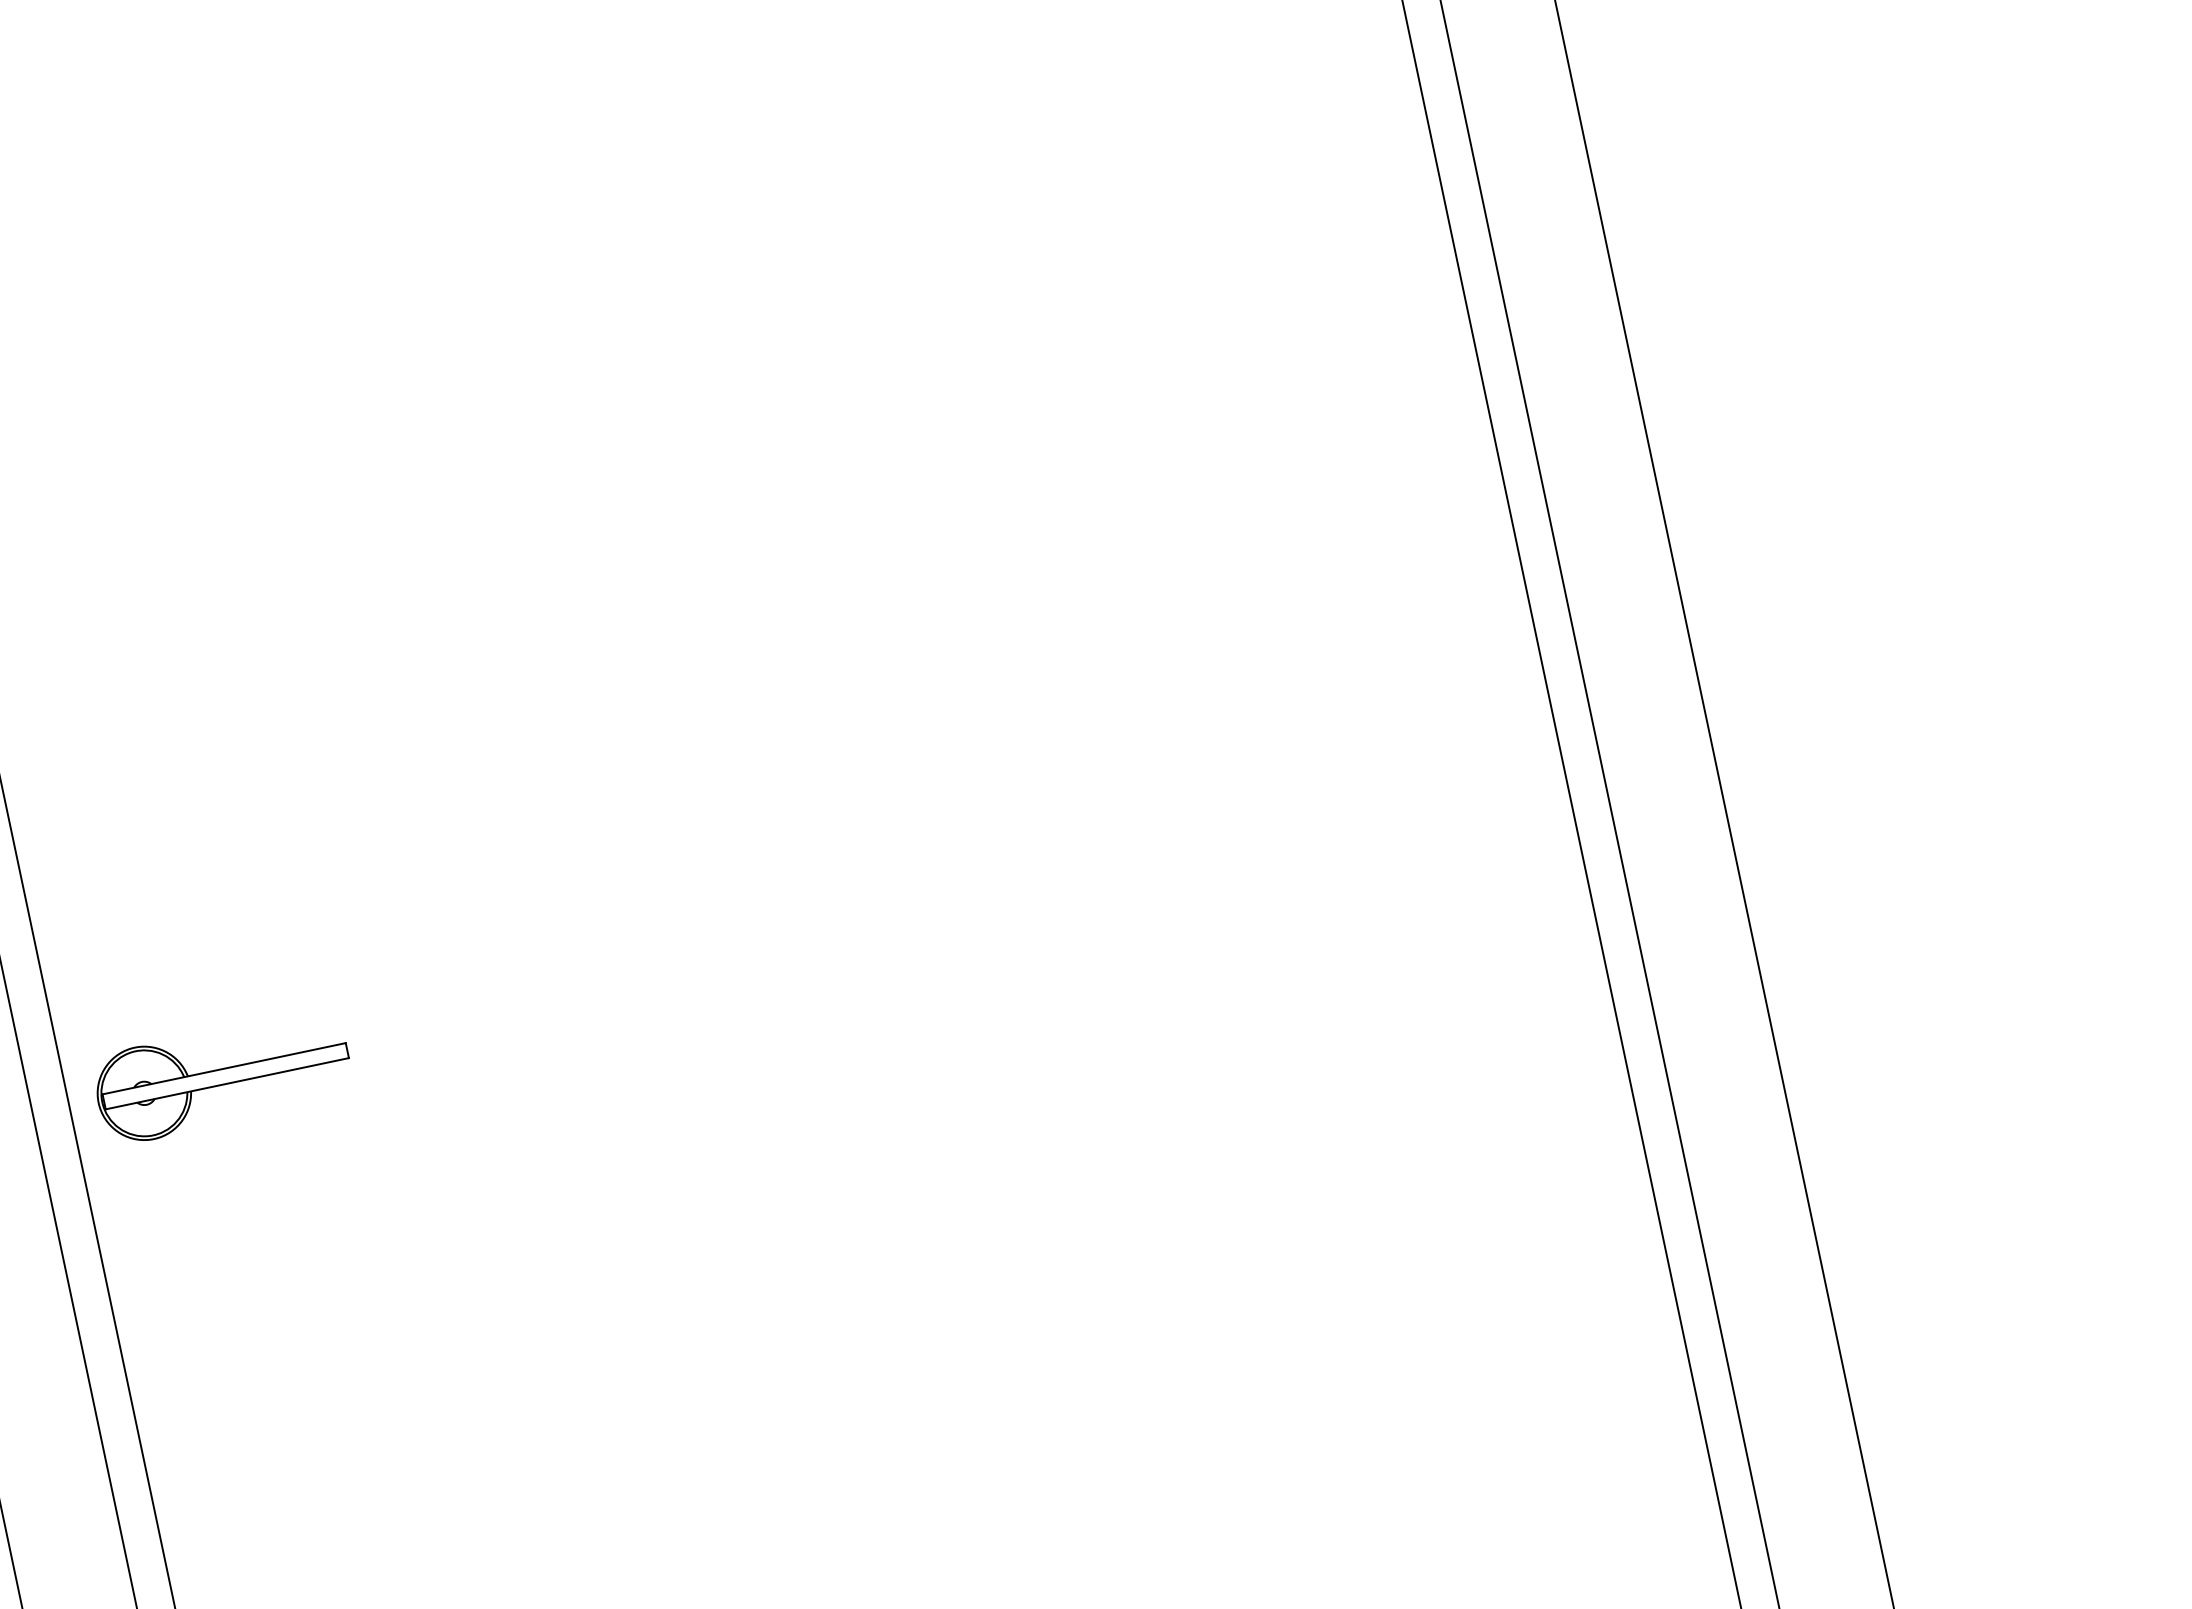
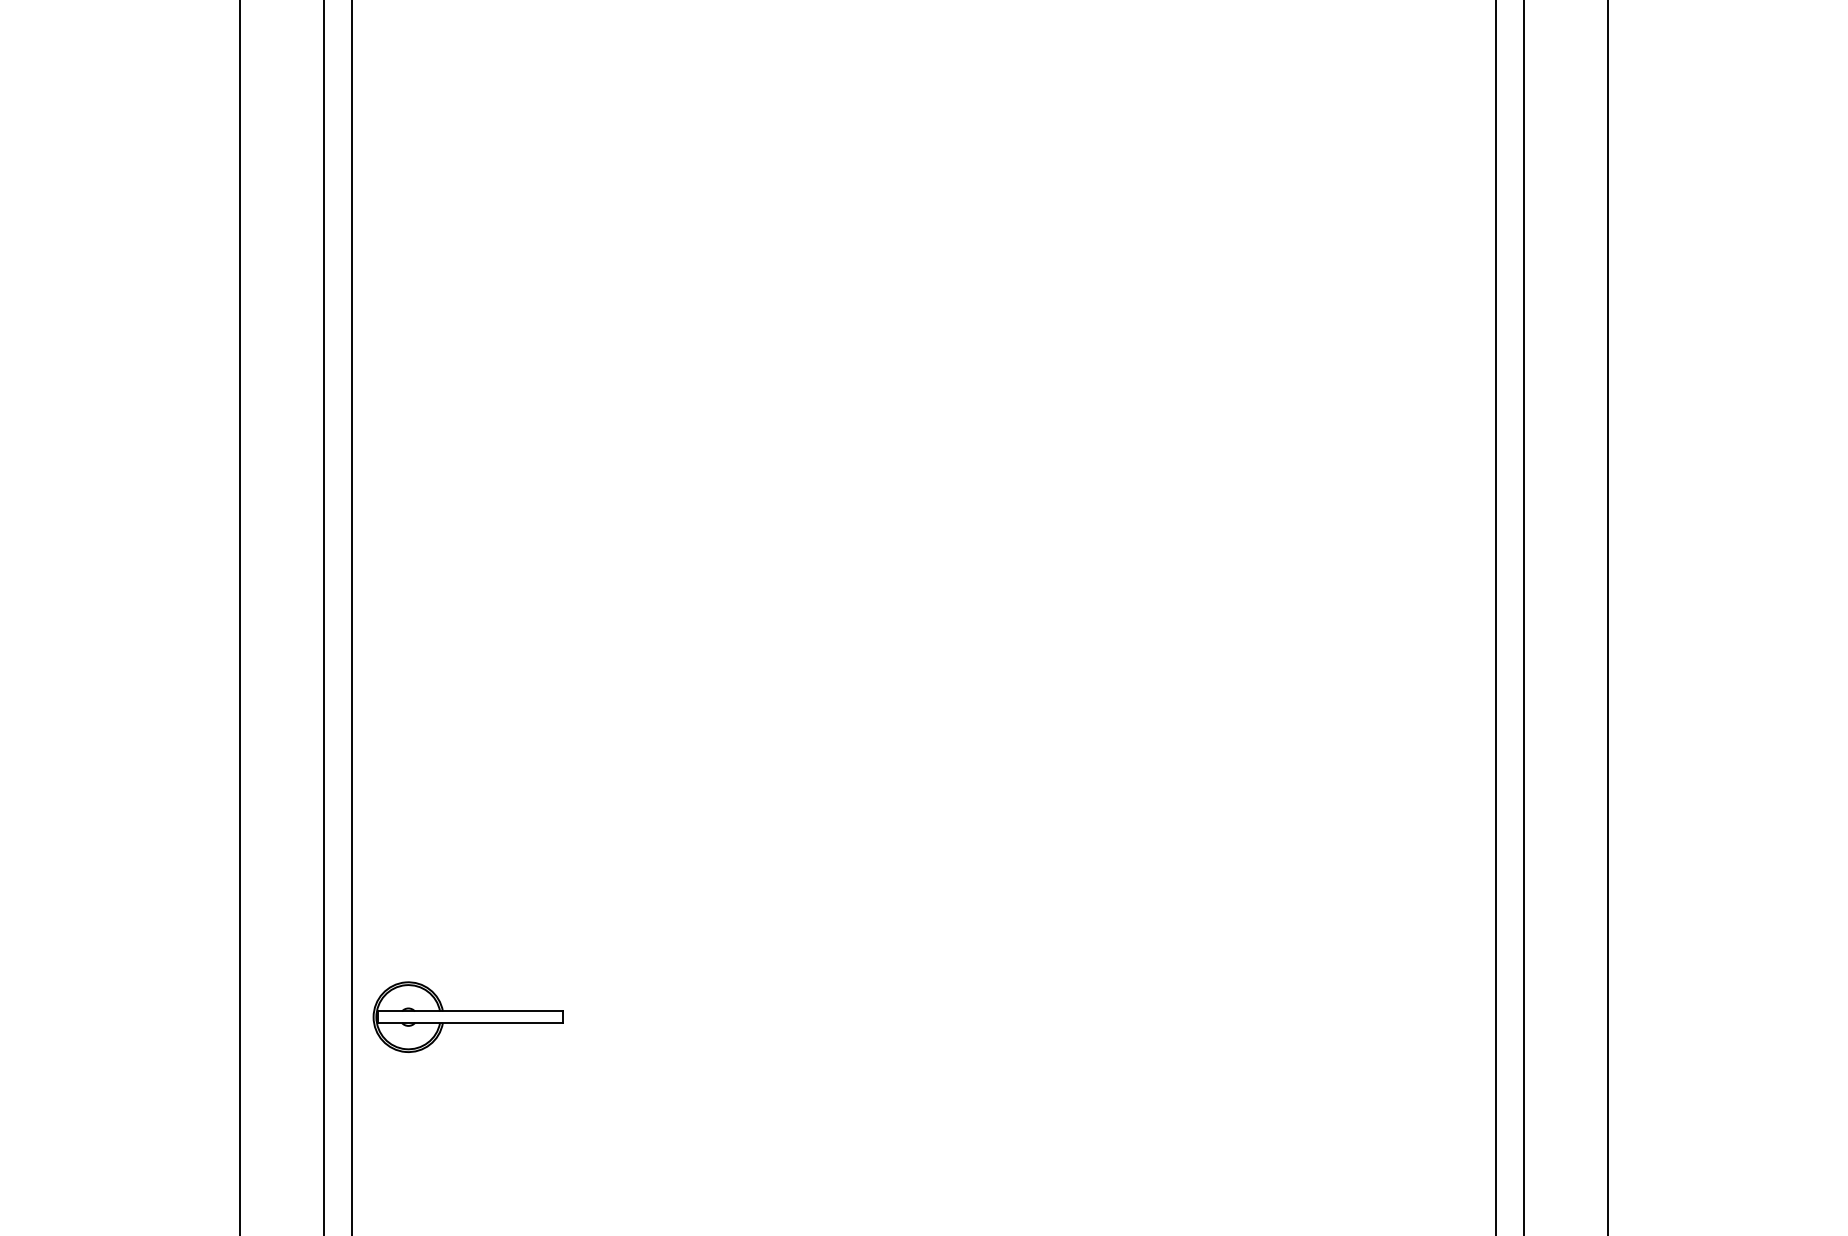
part: (221, 1076) -> (467, 1016), moved

